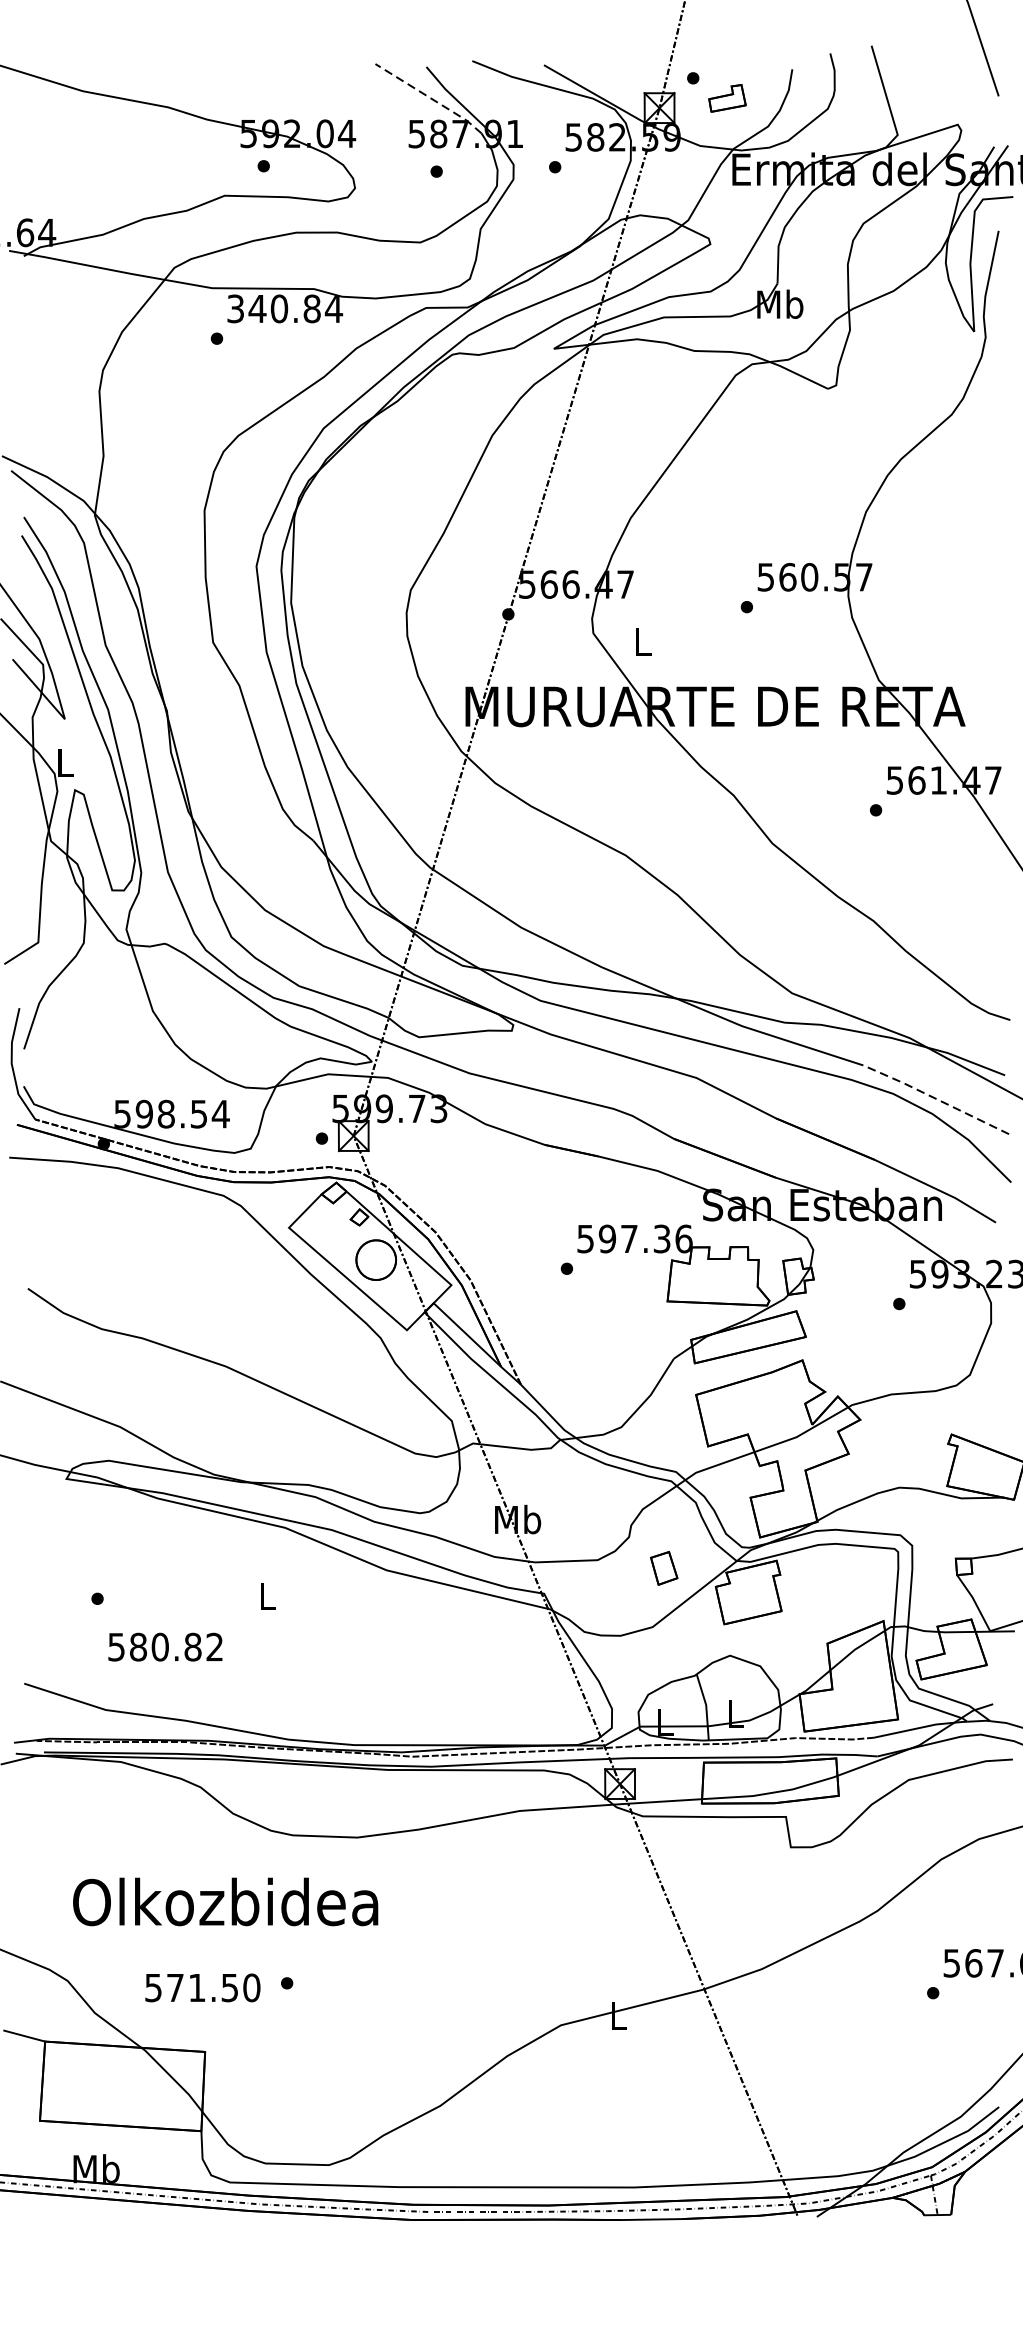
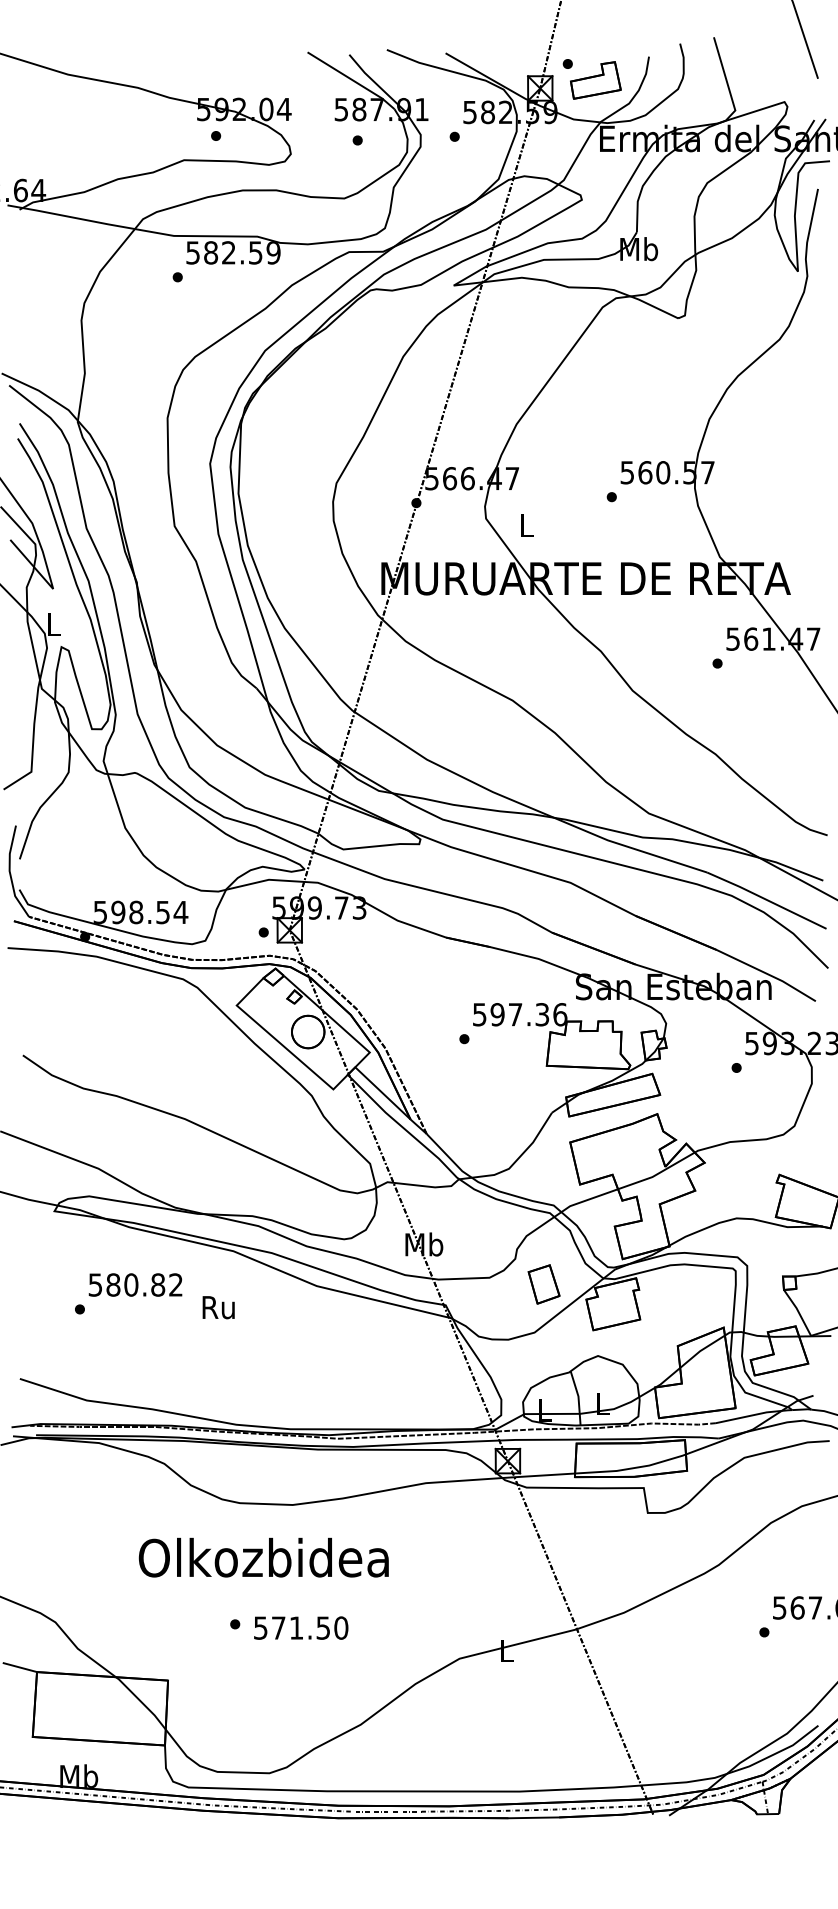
line: (430, 98) -> (352, 80), dashed -> solid
part: (726, 98) -> (595, 80), size x1.67
text: (285, 308) -> (233, 252), 340.84 -> 582.59
line: (935, 1098) -> (766, 899), dashed -> solid
part: (663, 1568) -> (543, 1284), size x1.43
text: (266, 1596) -> (218, 1307), L -> Ru
text: (165, 1646) -> (135, 1284), moved
text: (225, 1901) -> (263, 1557), moved
text: (203, 1987) -> (301, 1627), moved

